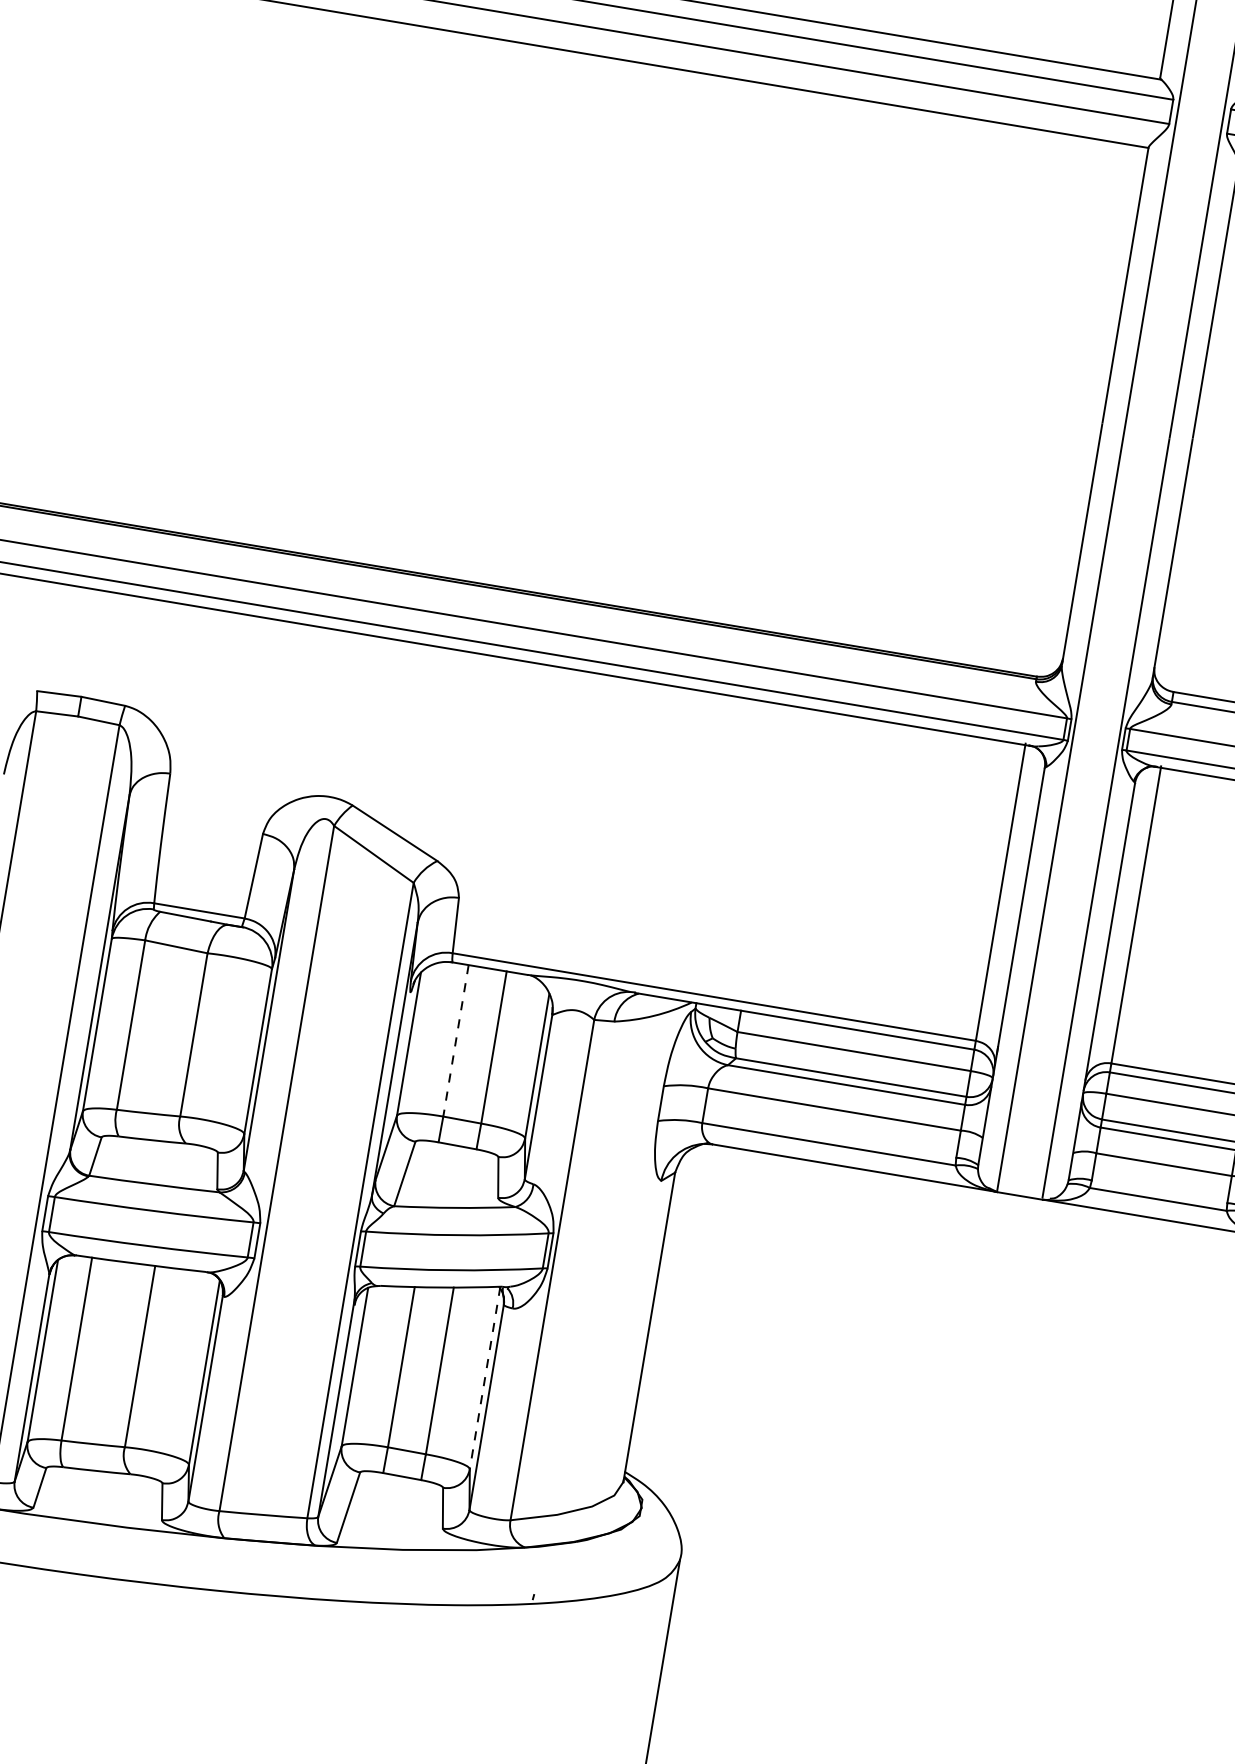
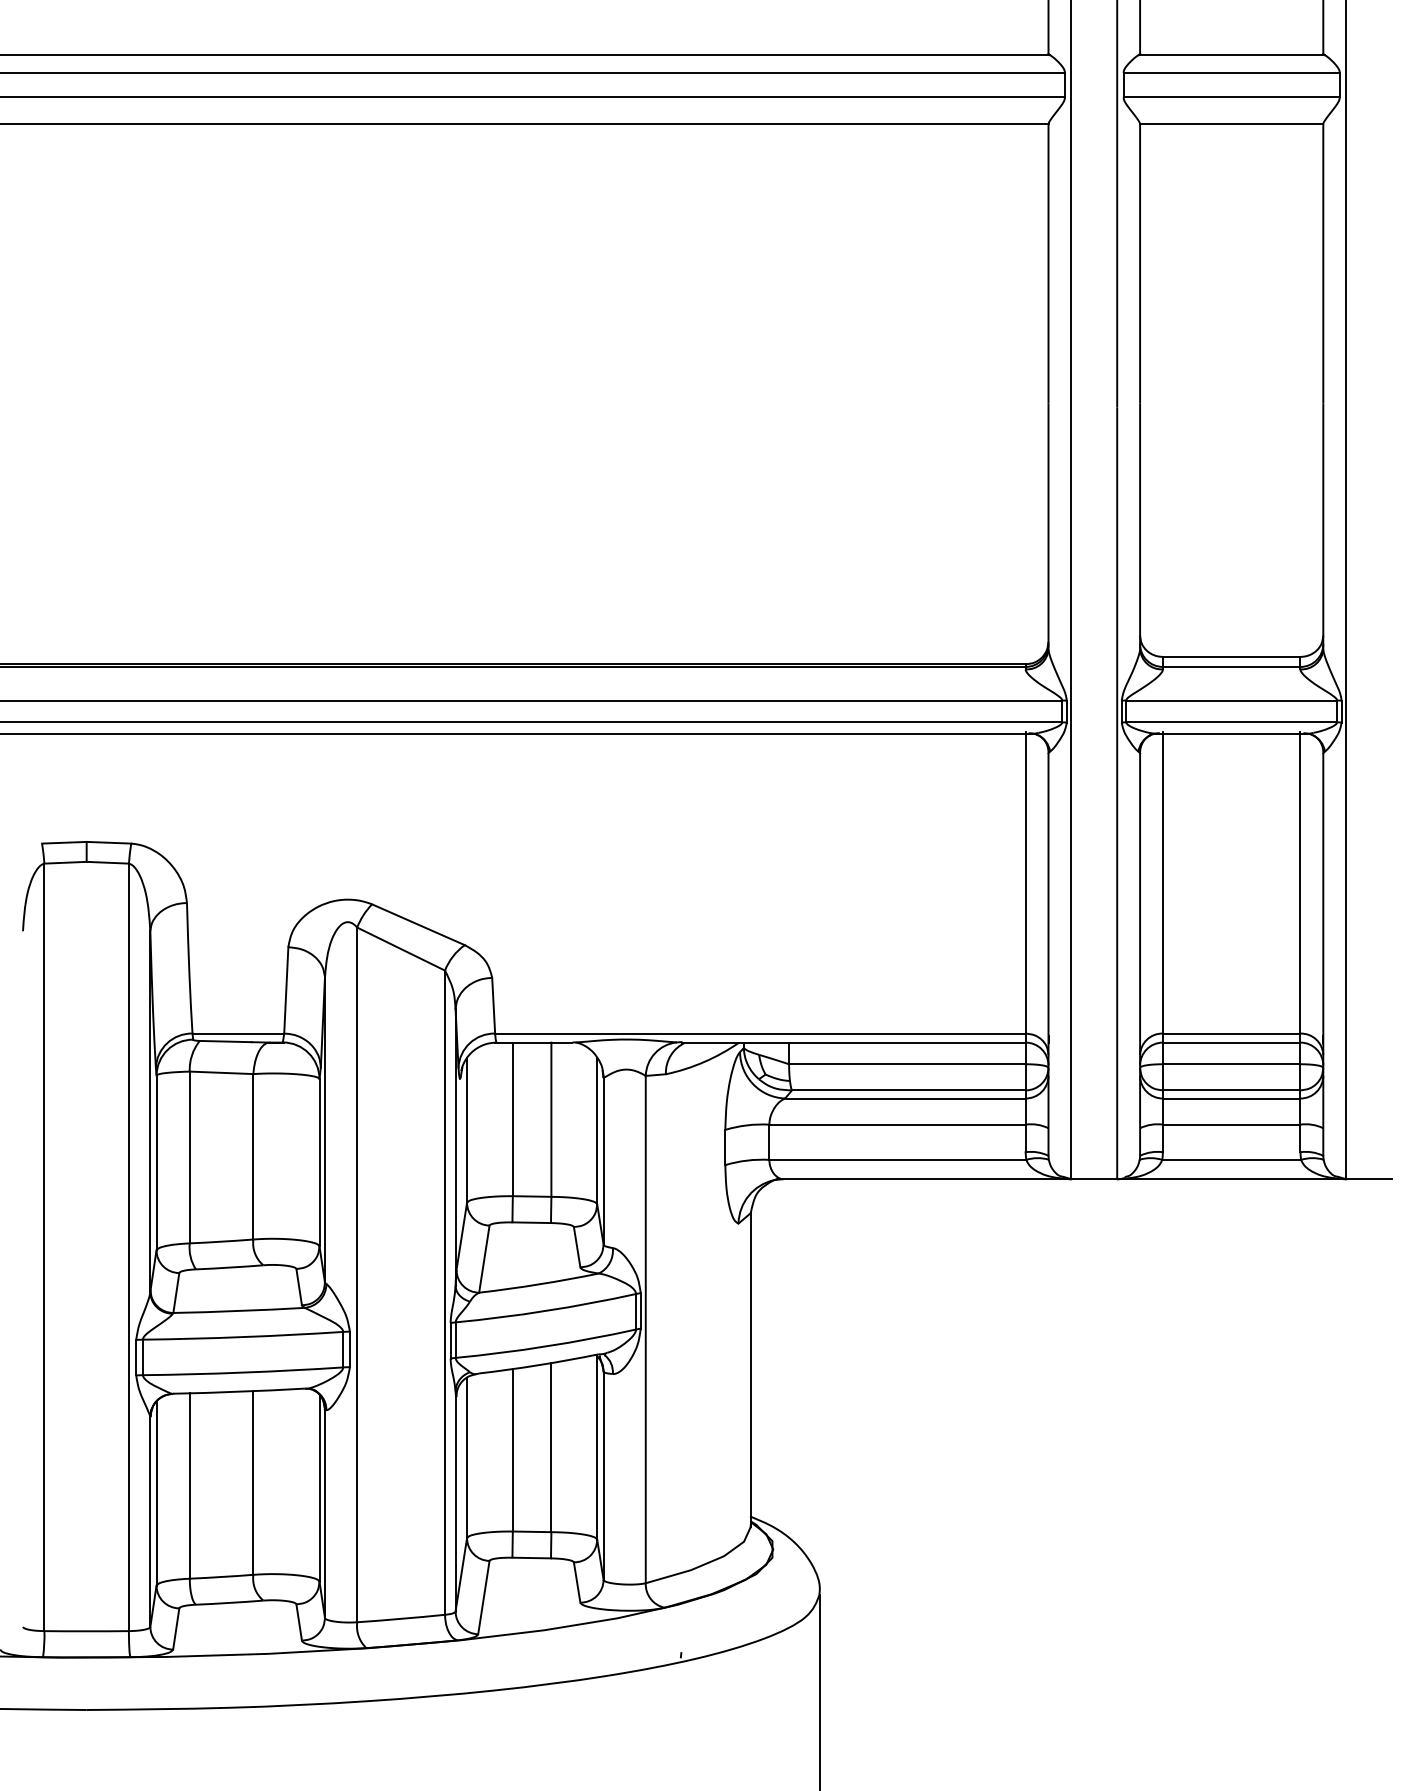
line: (455, 1040) -> (512, 1119), dashed -> solid
line: (485, 1378) -> (597, 1447), dashed -> solid

